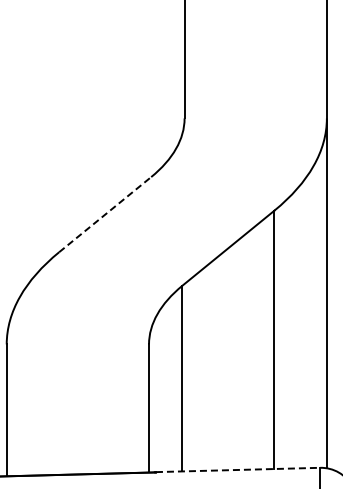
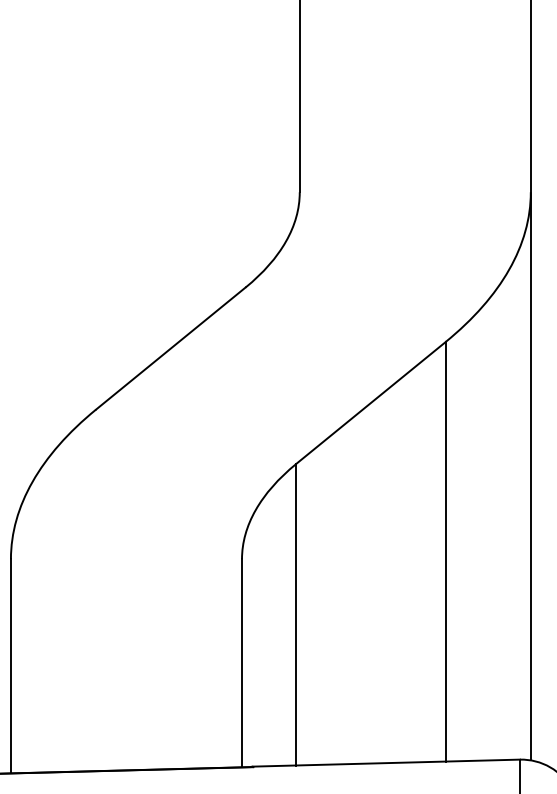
line: (105, 214) -> (171, 348), dashed -> solid
line: (238, 469) -> (387, 762), dashed -> solid

